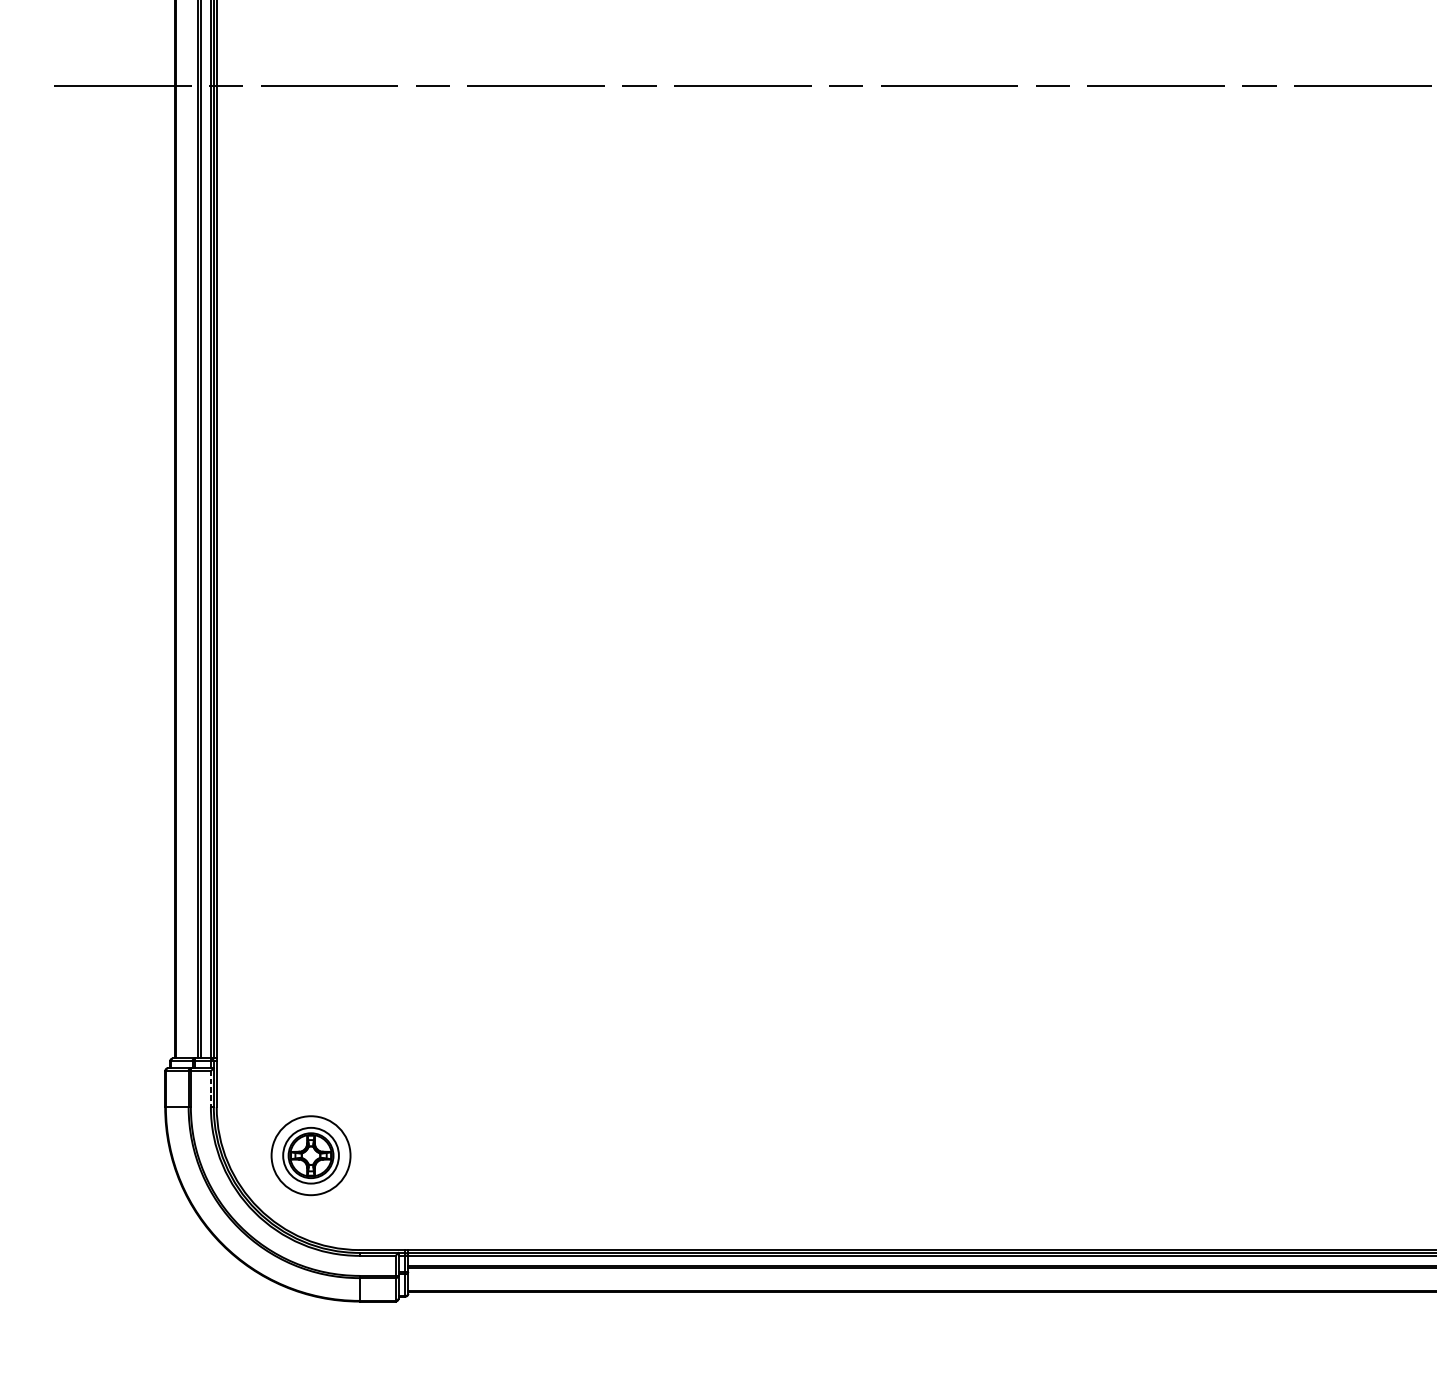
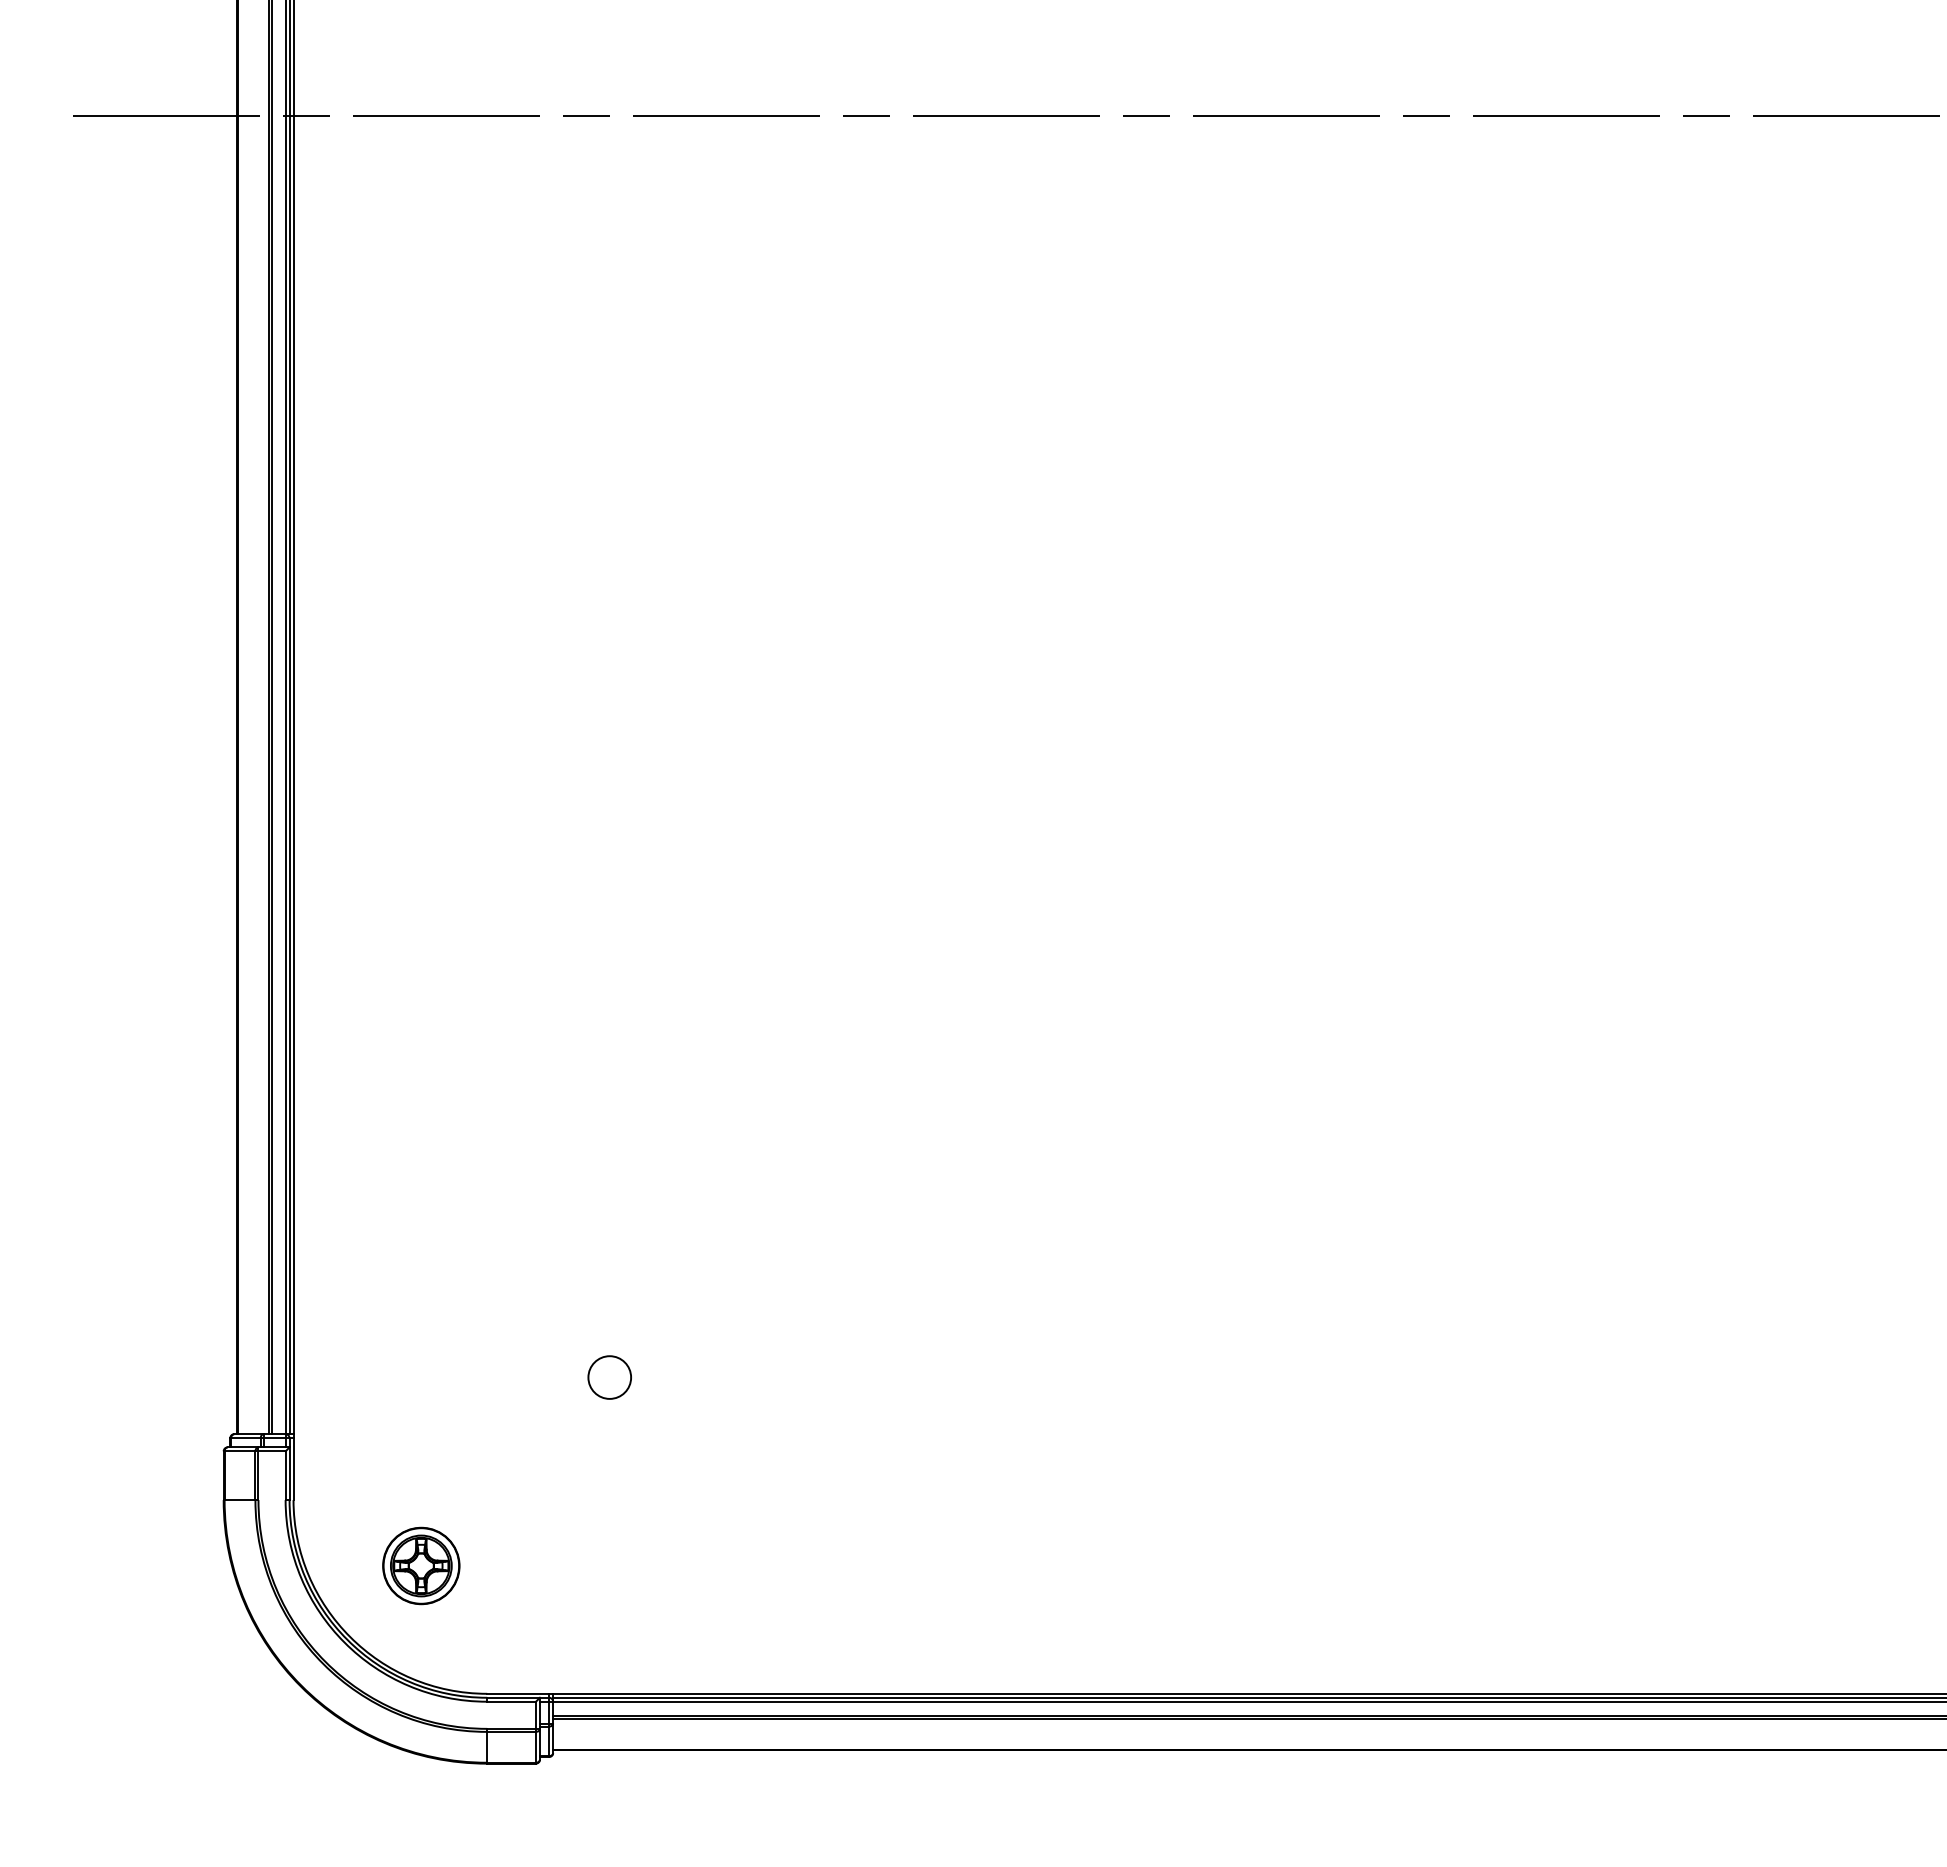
circle: (449, 1016) -> (609, 1377), added
line: (210, 1089) -> (285, 1476), dashed -> solid
circle: (311, 1155) -> (421, 1565), size x0.71

